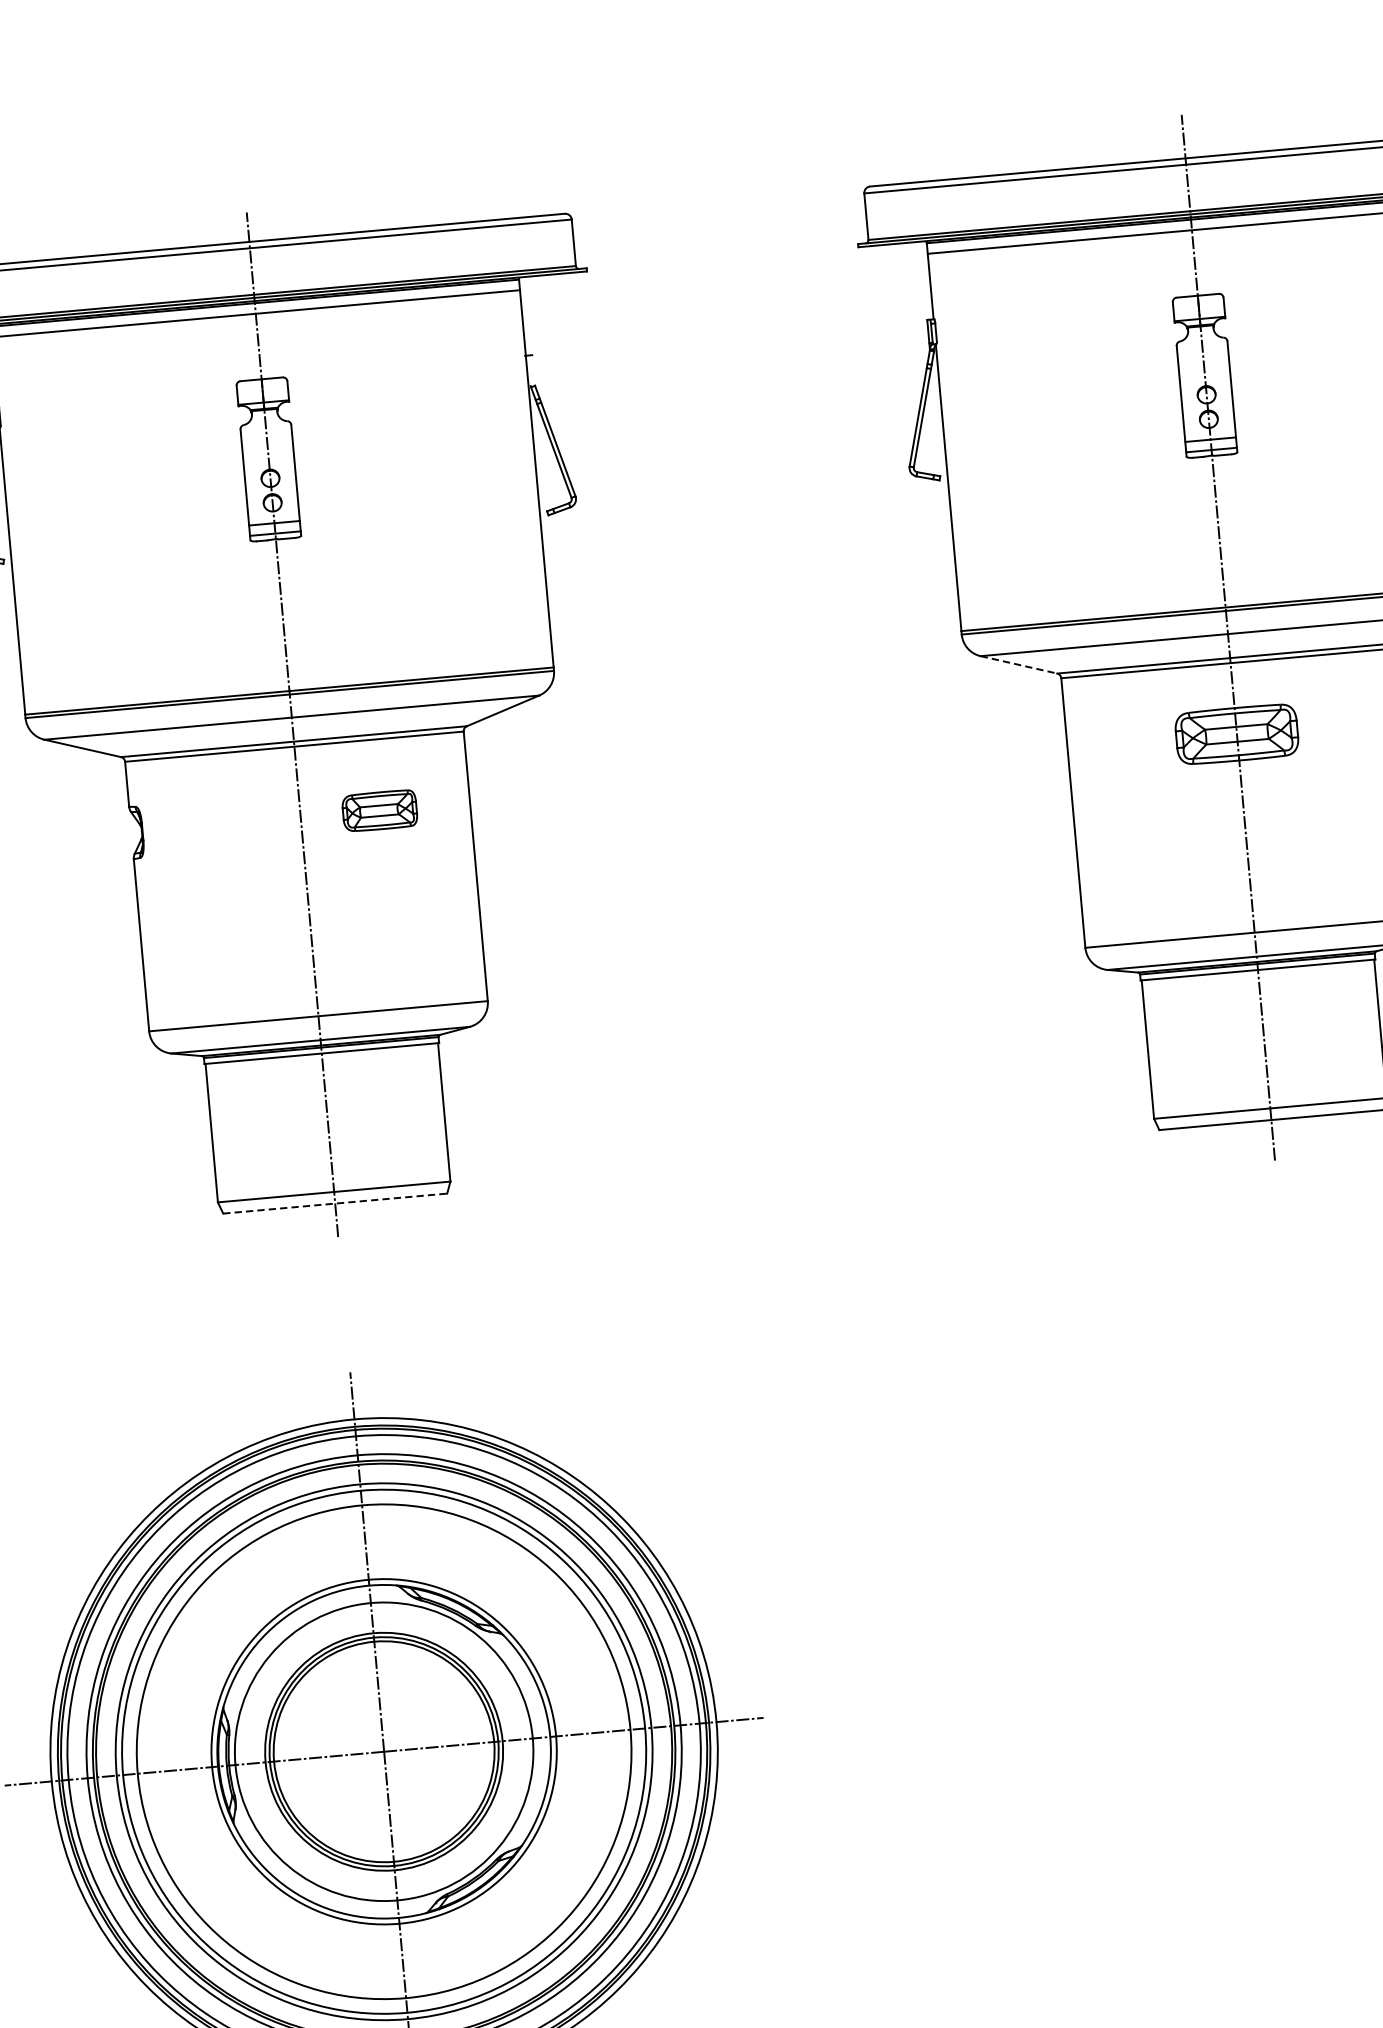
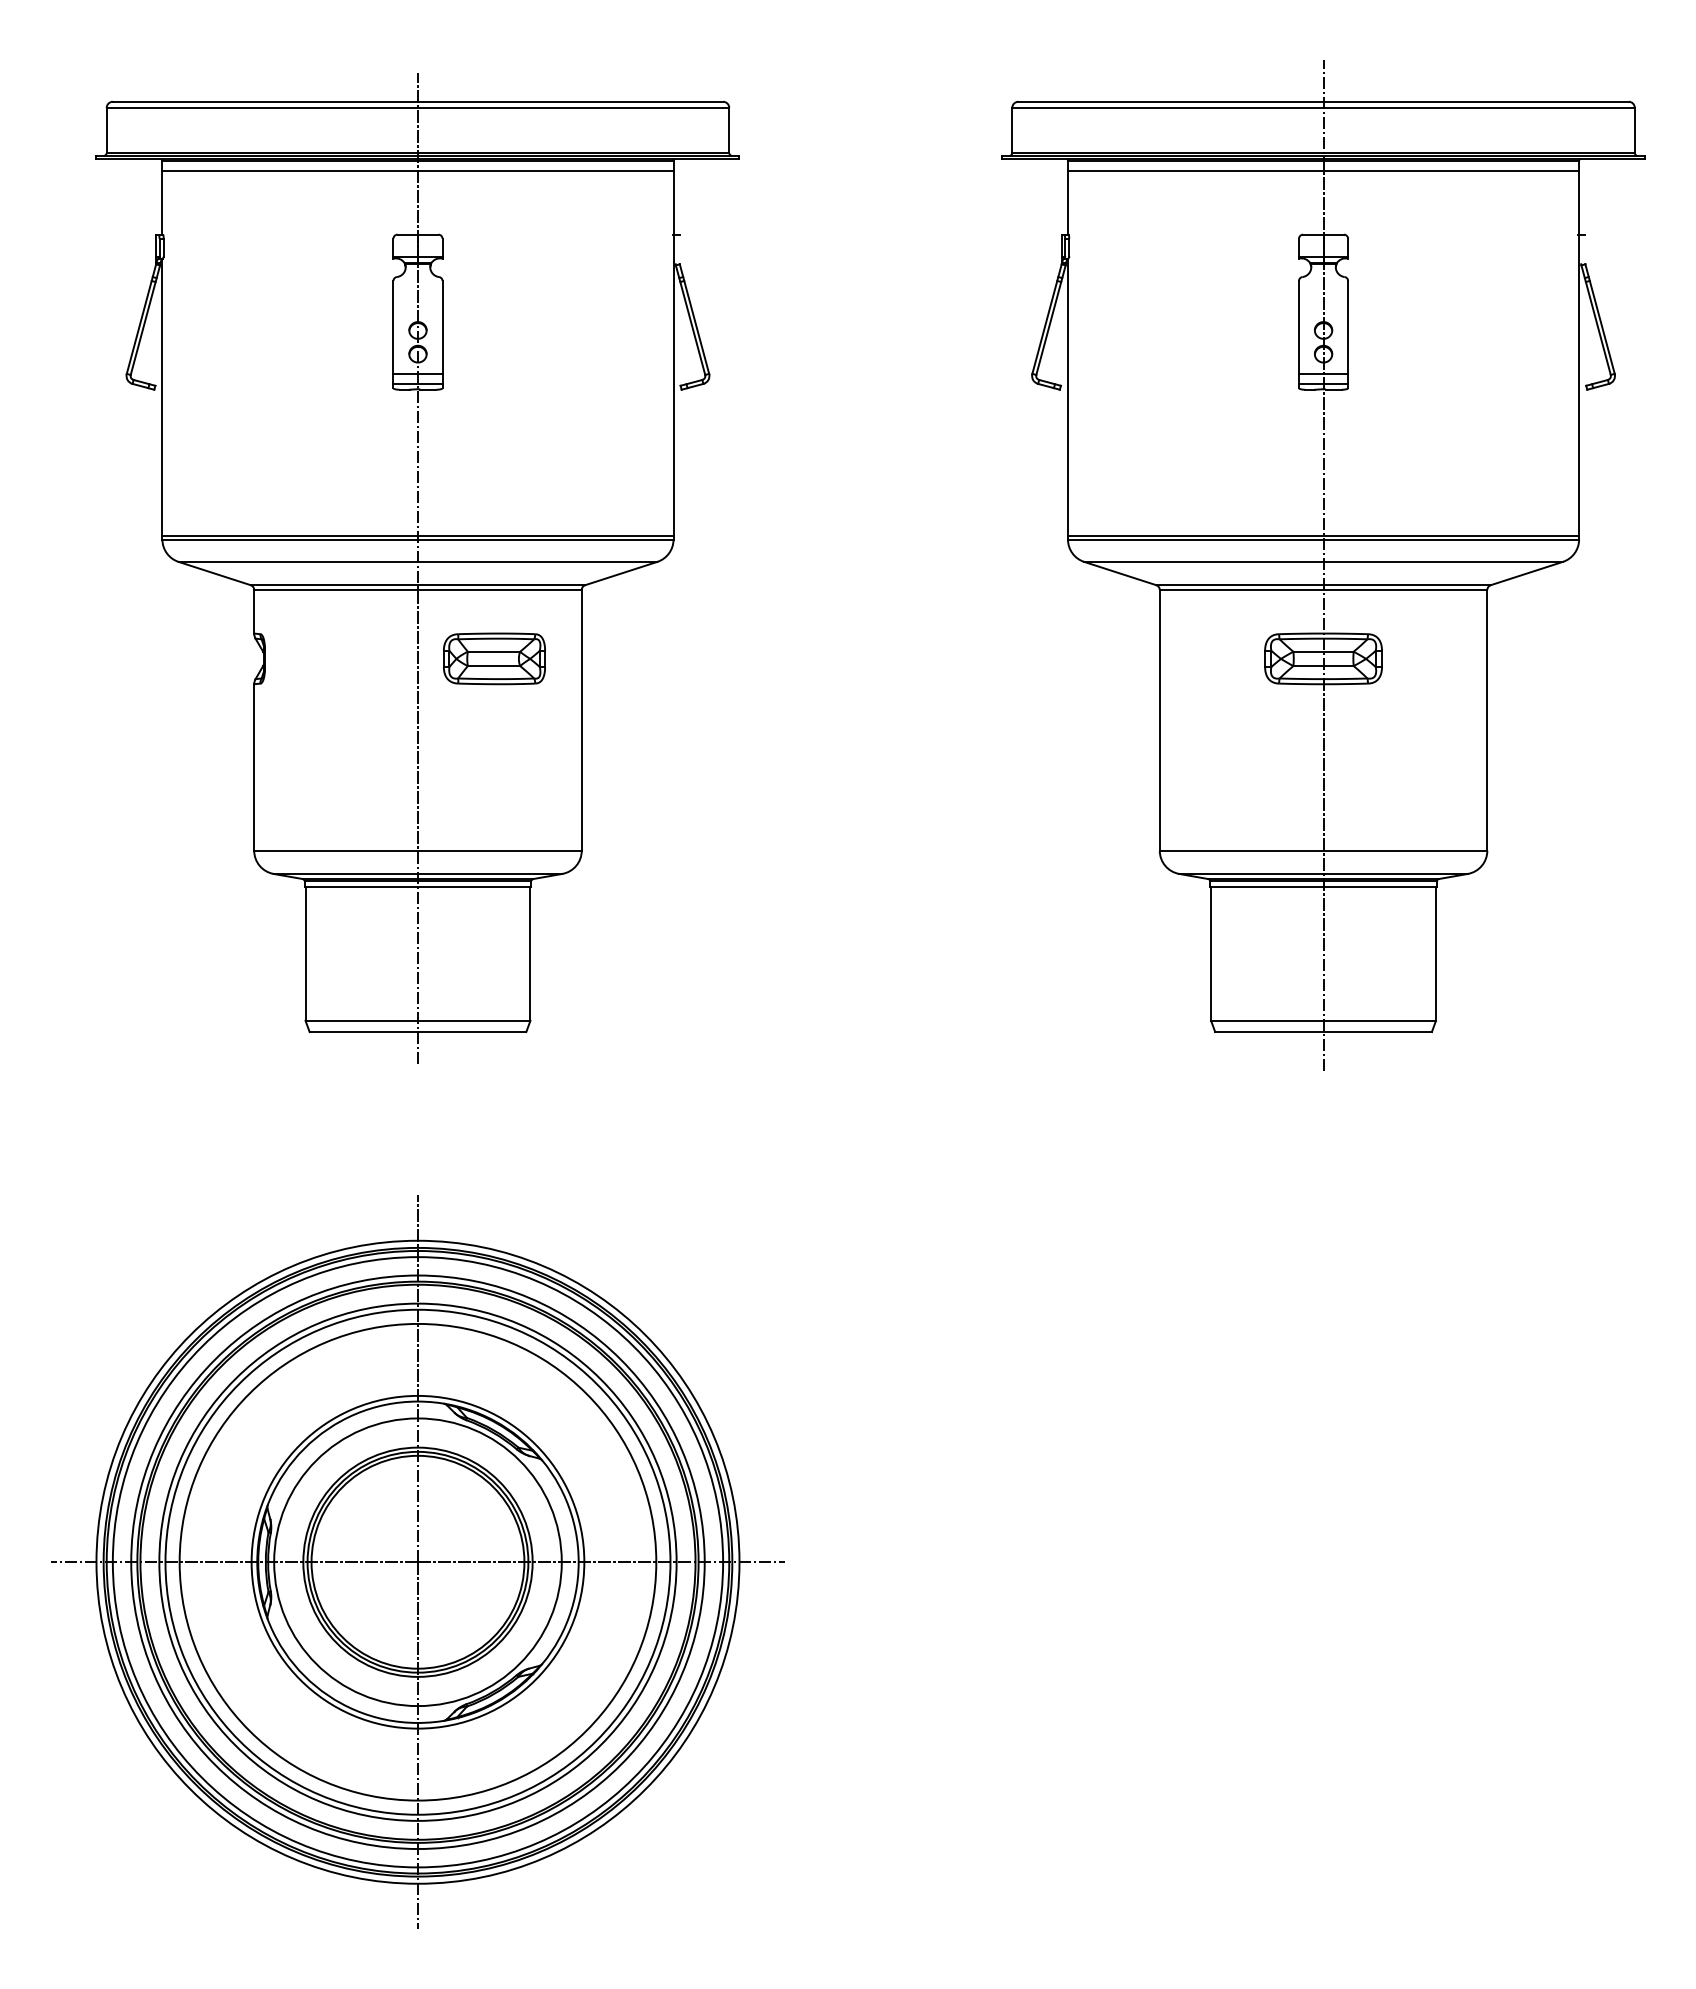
line: (1019, 664) -> (1120, 573), dashed -> solid
part: (379, 810) -> (494, 658), size x1.43
line: (335, 1204) -> (418, 1032), dashed -> solid

